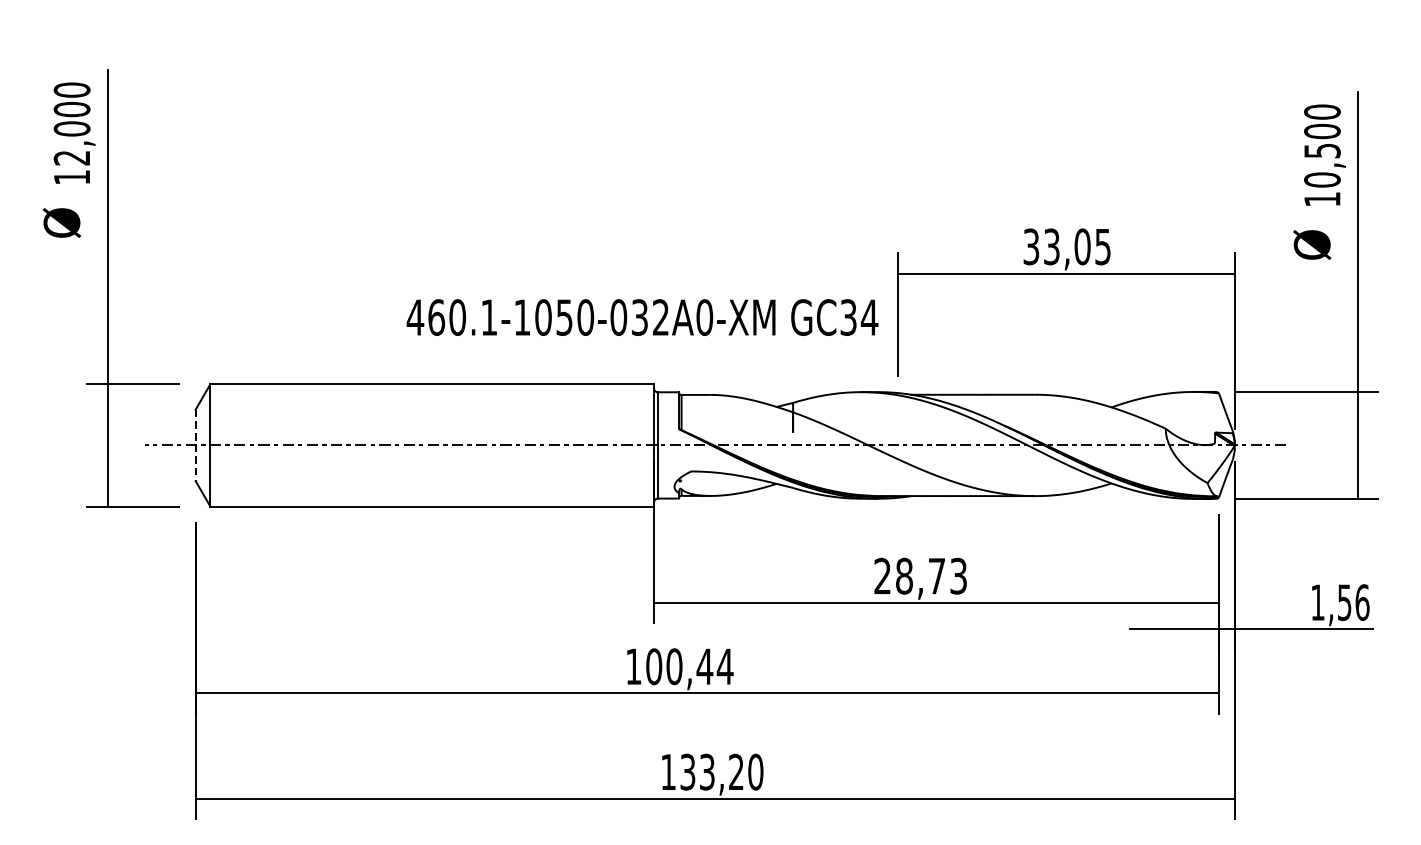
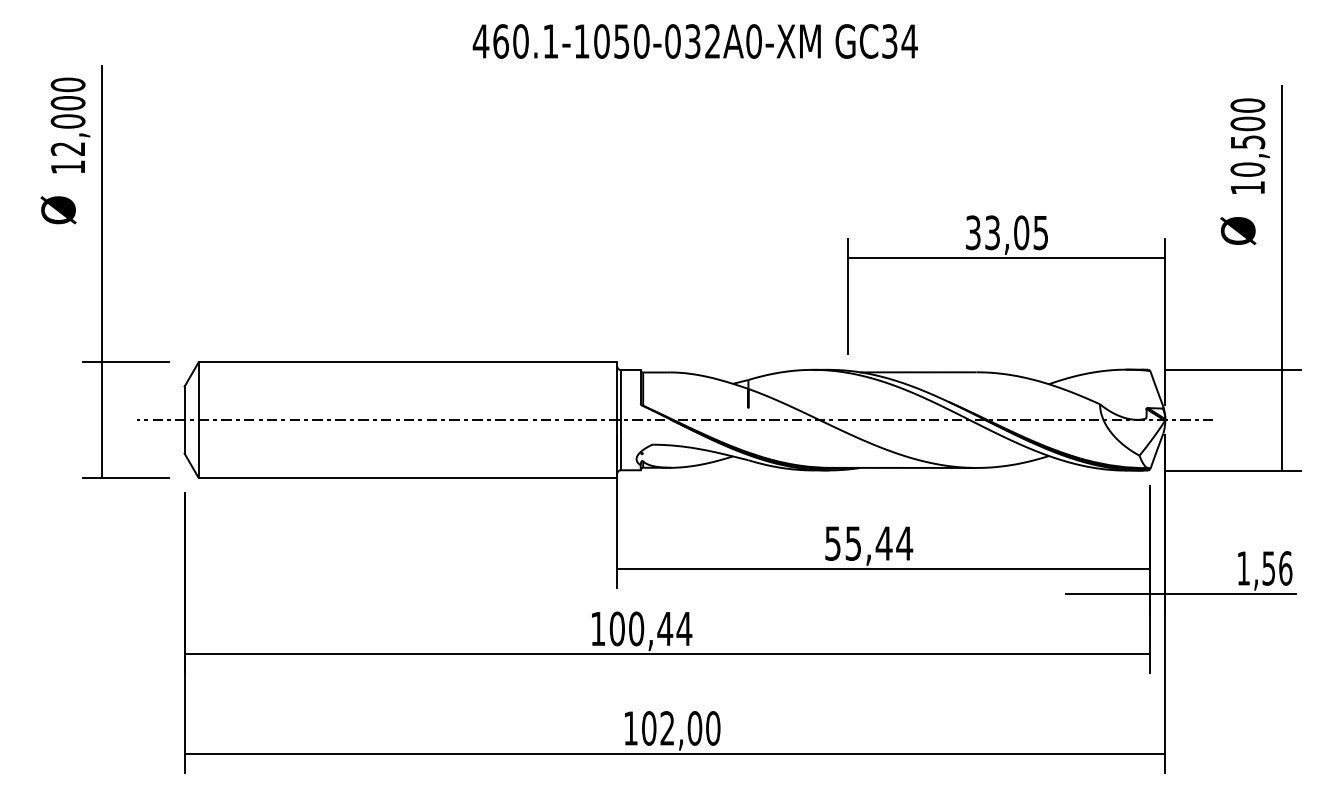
text: (641, 317) -> (694, 41), moved
line: (195, 445) -> (184, 420), dashed -> solid
text: (921, 576) -> (869, 543), 28,73 -> 55,44
text: (712, 772) -> (672, 728), 133,20 -> 102,00

